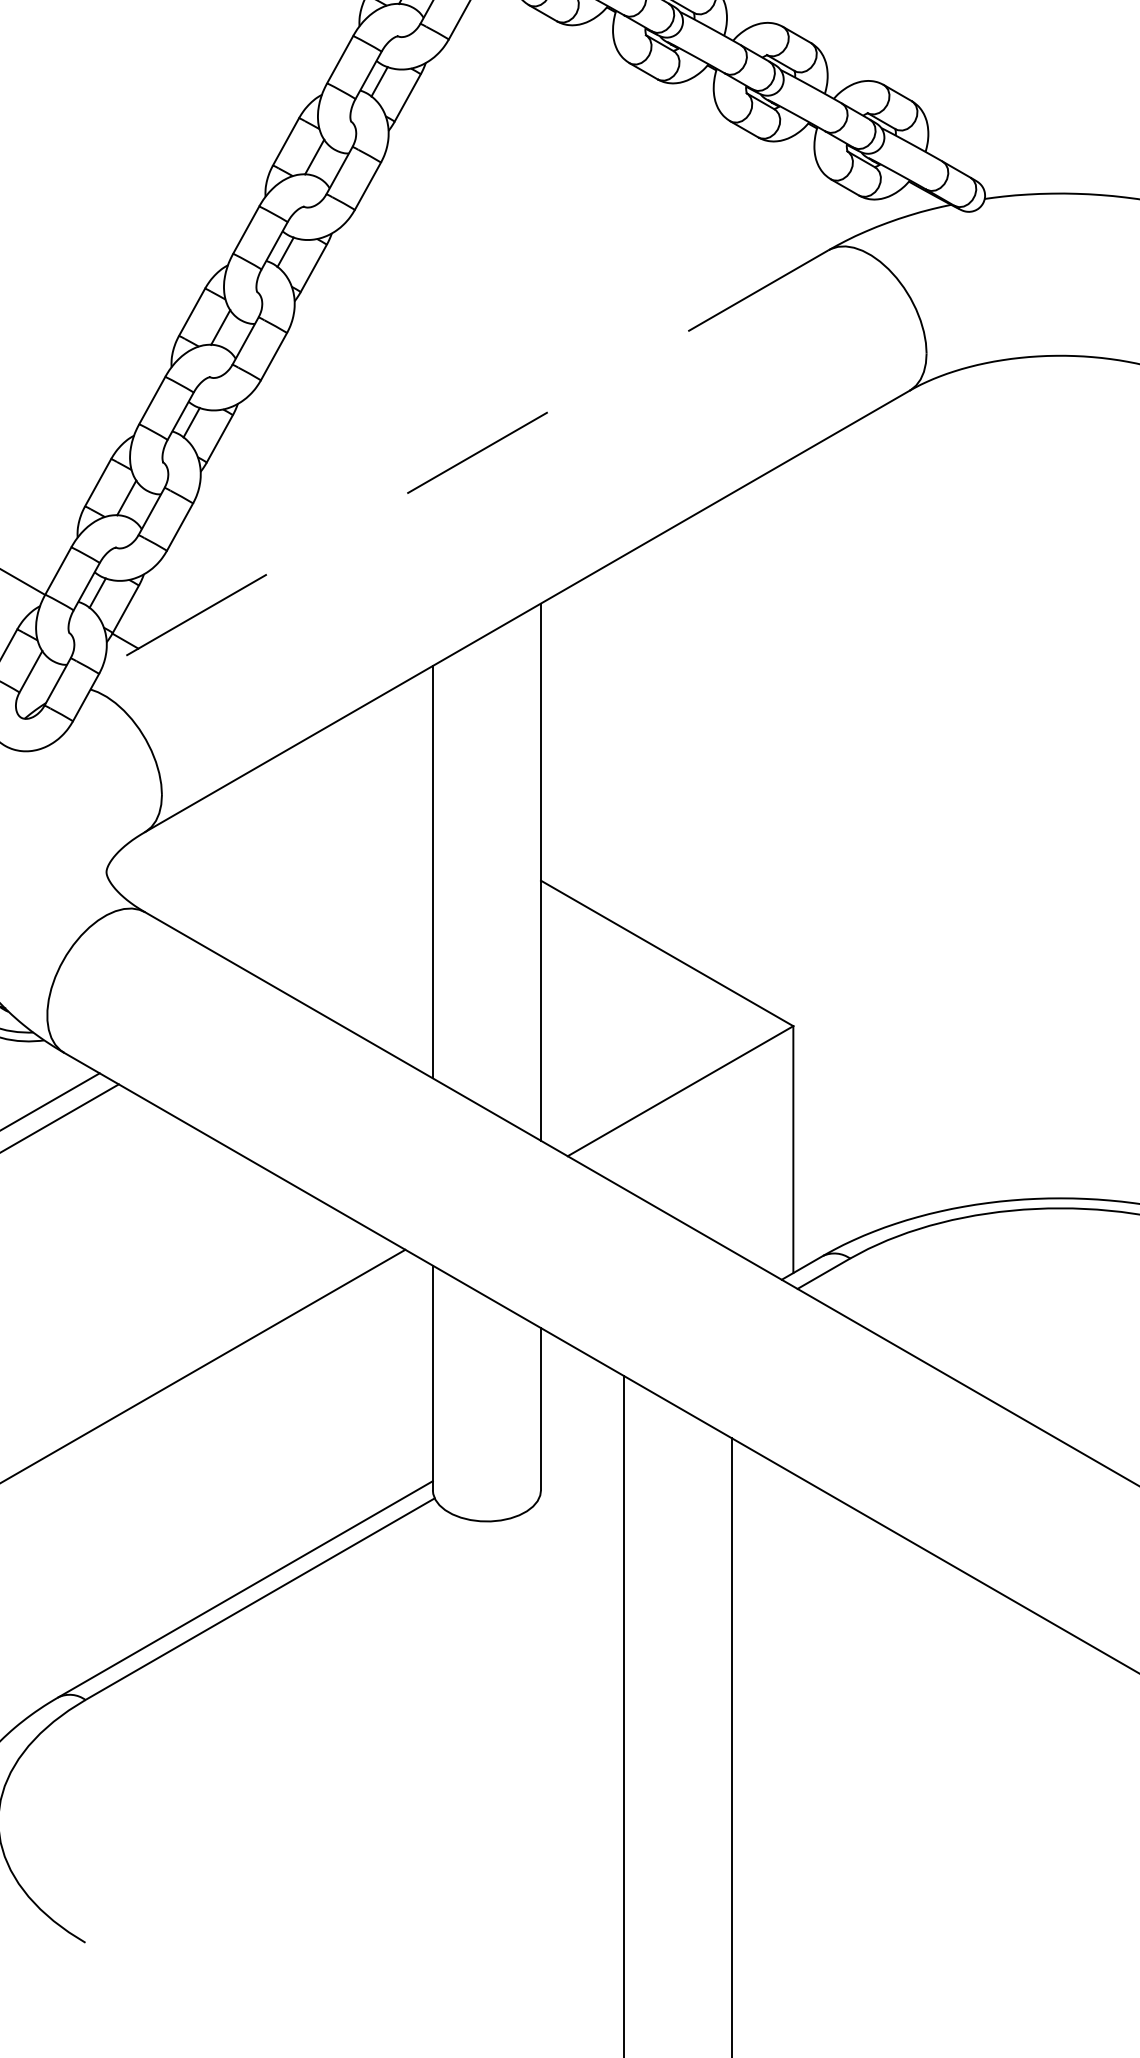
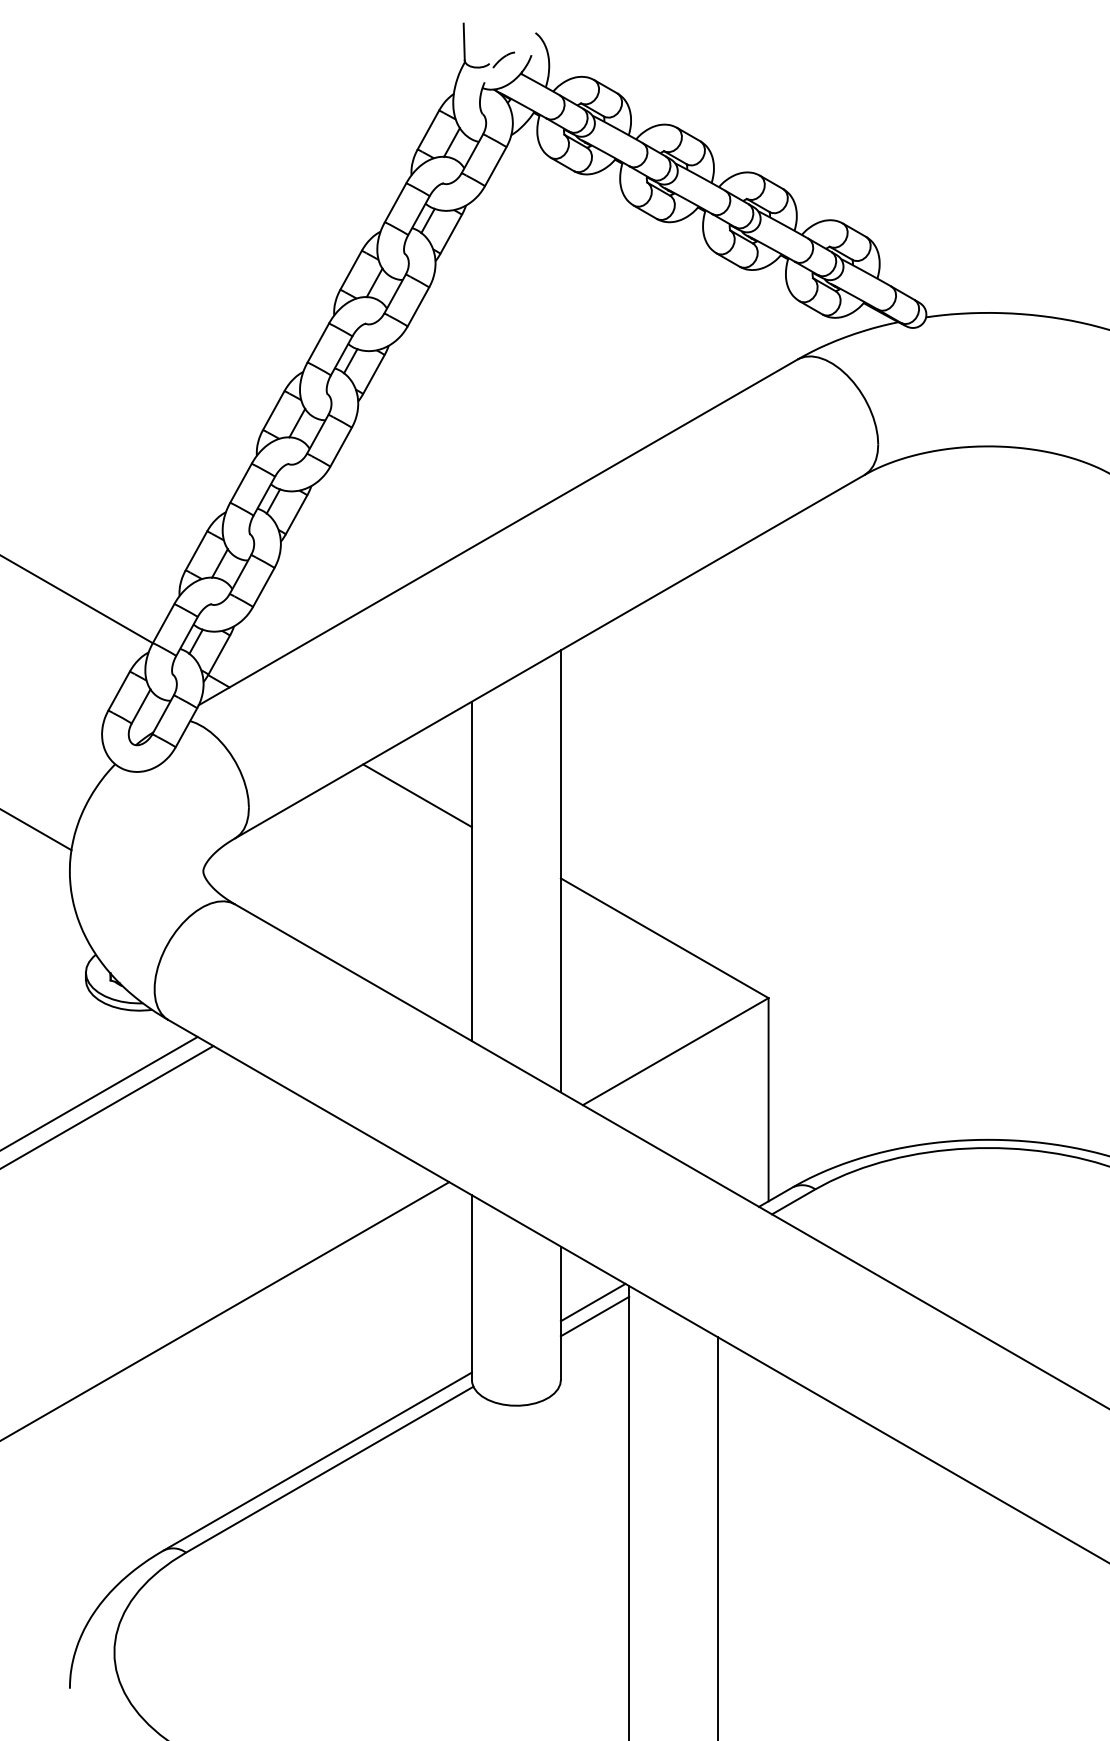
line: (465, 460) -> (498, 532), dashed -> solid
line: (366, 779) -> (417, 795), added
line: (579, 1396) -> (592, 1302), added
line: (581, 1413) -> (594, 1316), added

